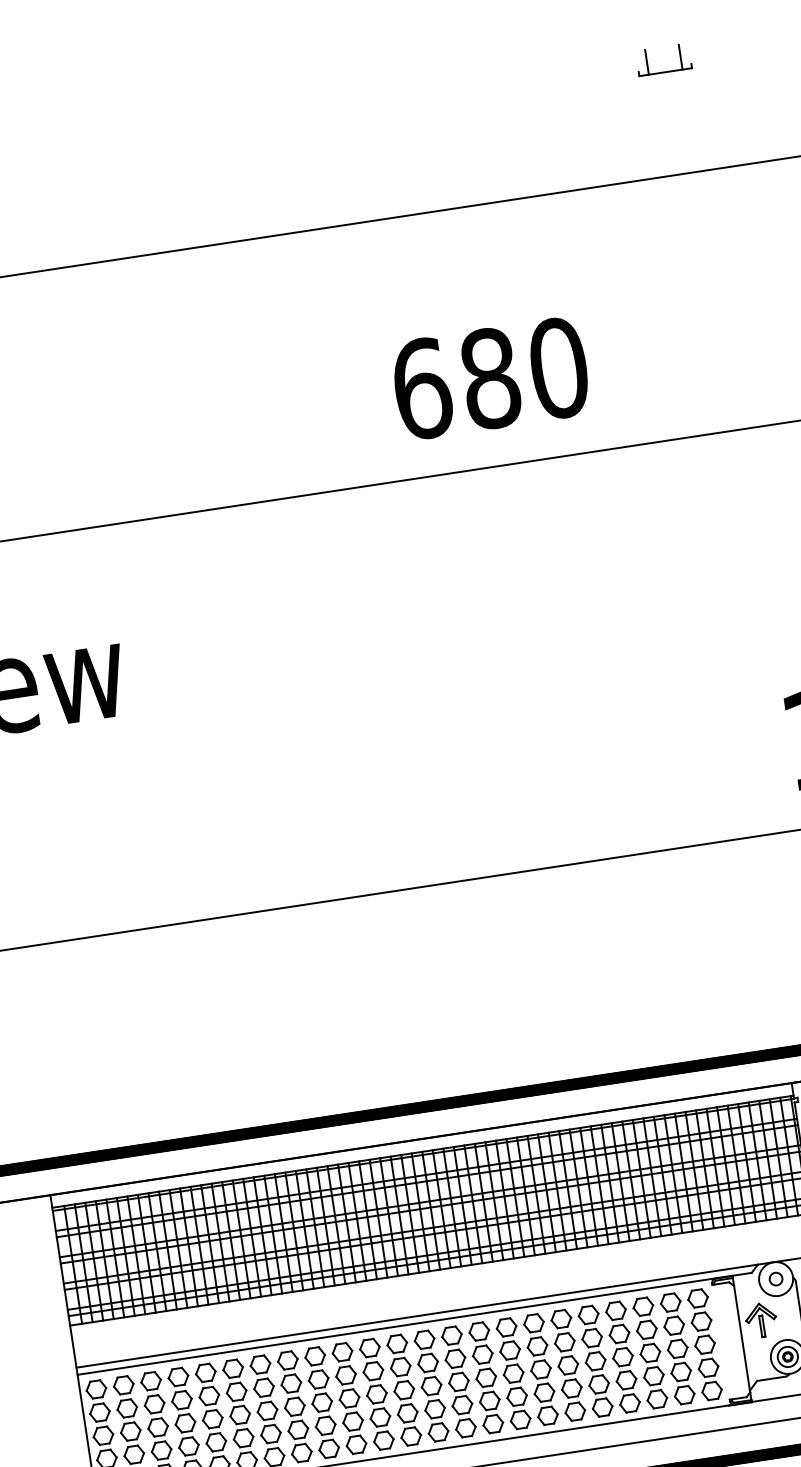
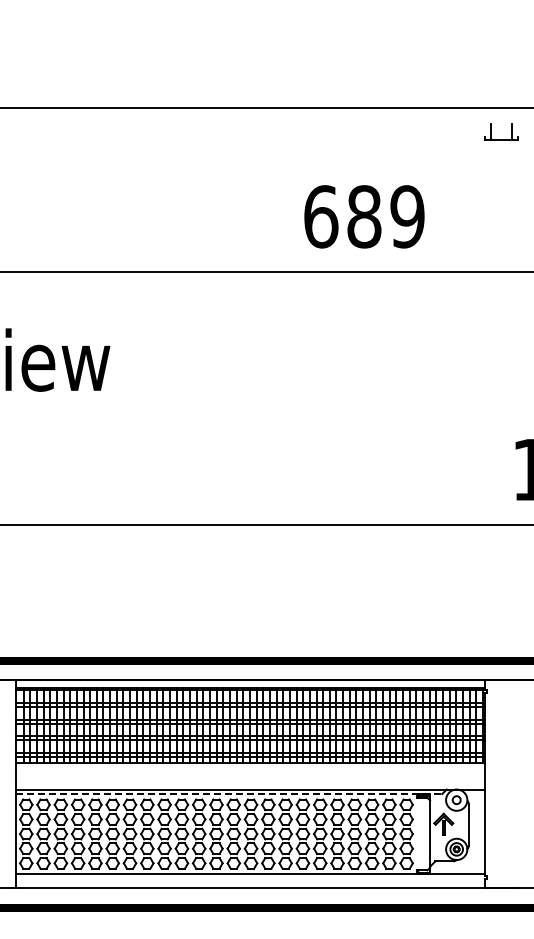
part: (665, 71) -> (501, 139), moved
text: (558, 367) -> (407, 216), 680 -> 689
line: (415, 1324) -> (229, 794), solid -> dashed

